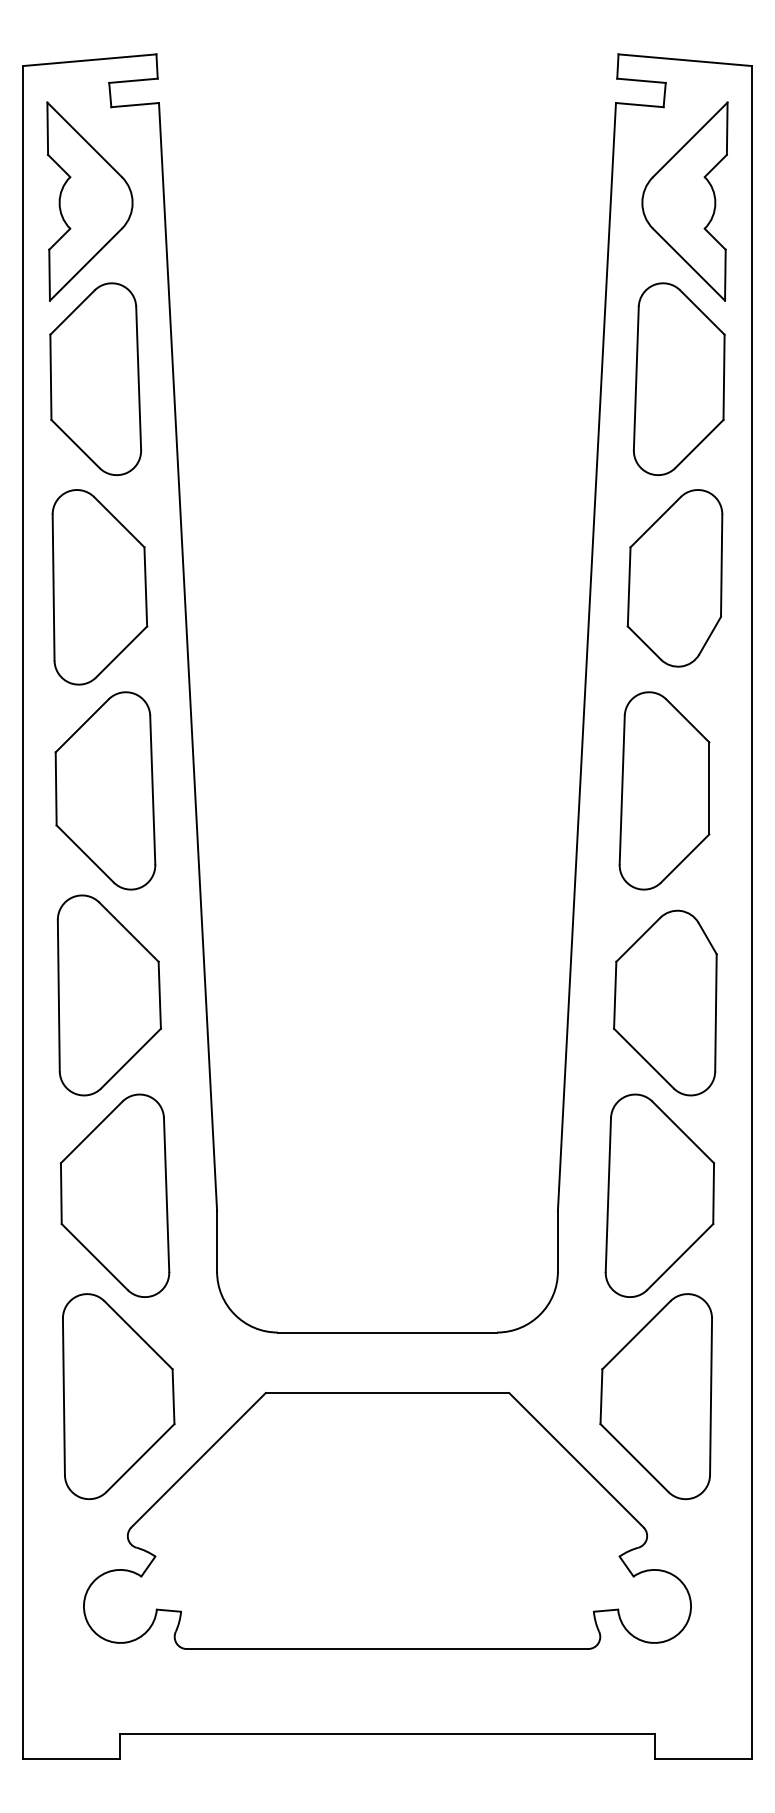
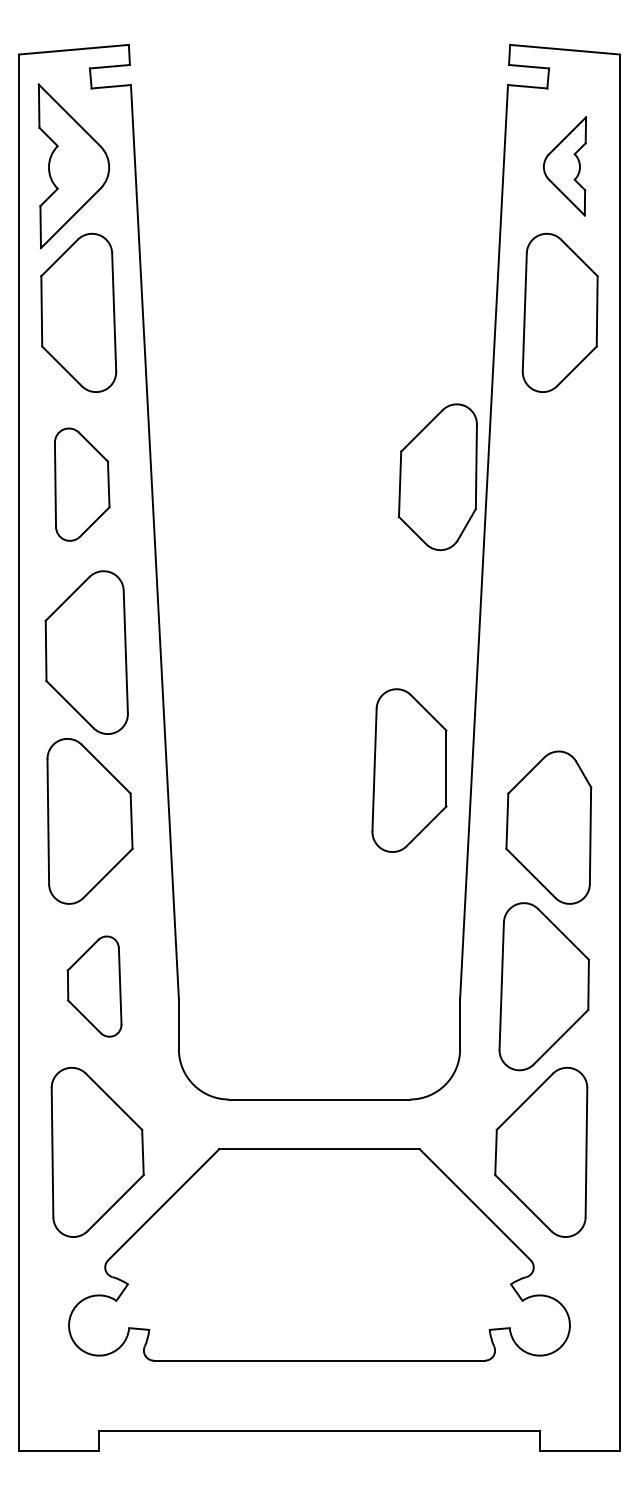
part: (684, 201) -> (564, 166), size x0.6
part: (674, 578) -> (437, 477), moved
part: (99, 587) -> (81, 484), size x0.7
part: (664, 790) -> (409, 770), moved
part: (114, 1195) -> (94, 986), size x0.6

